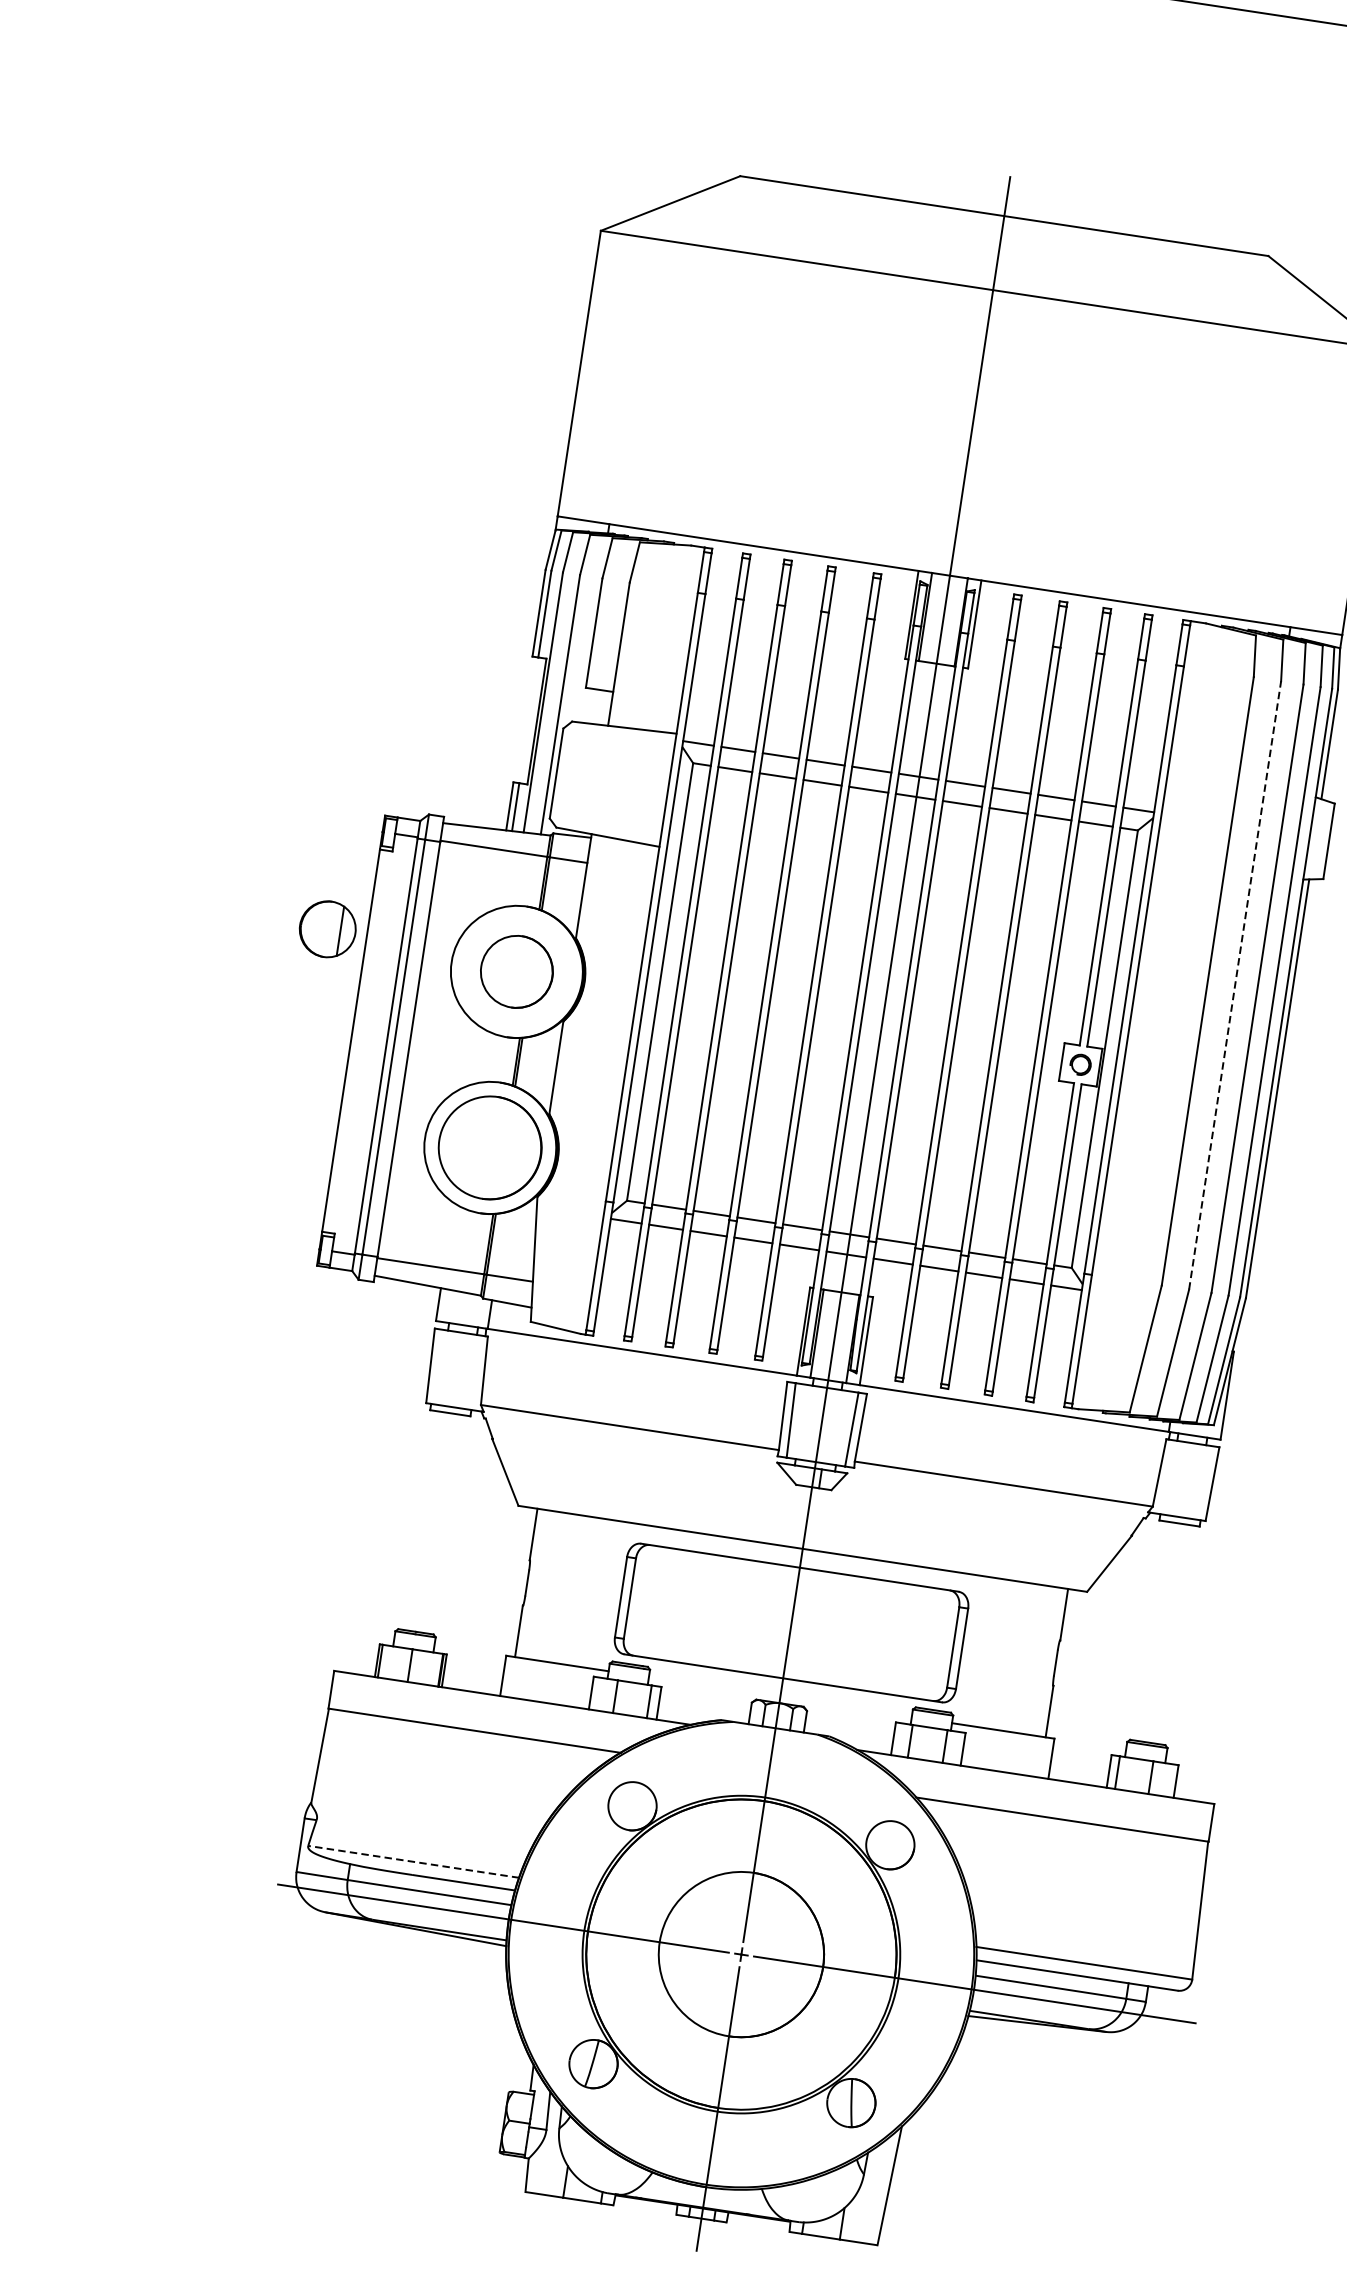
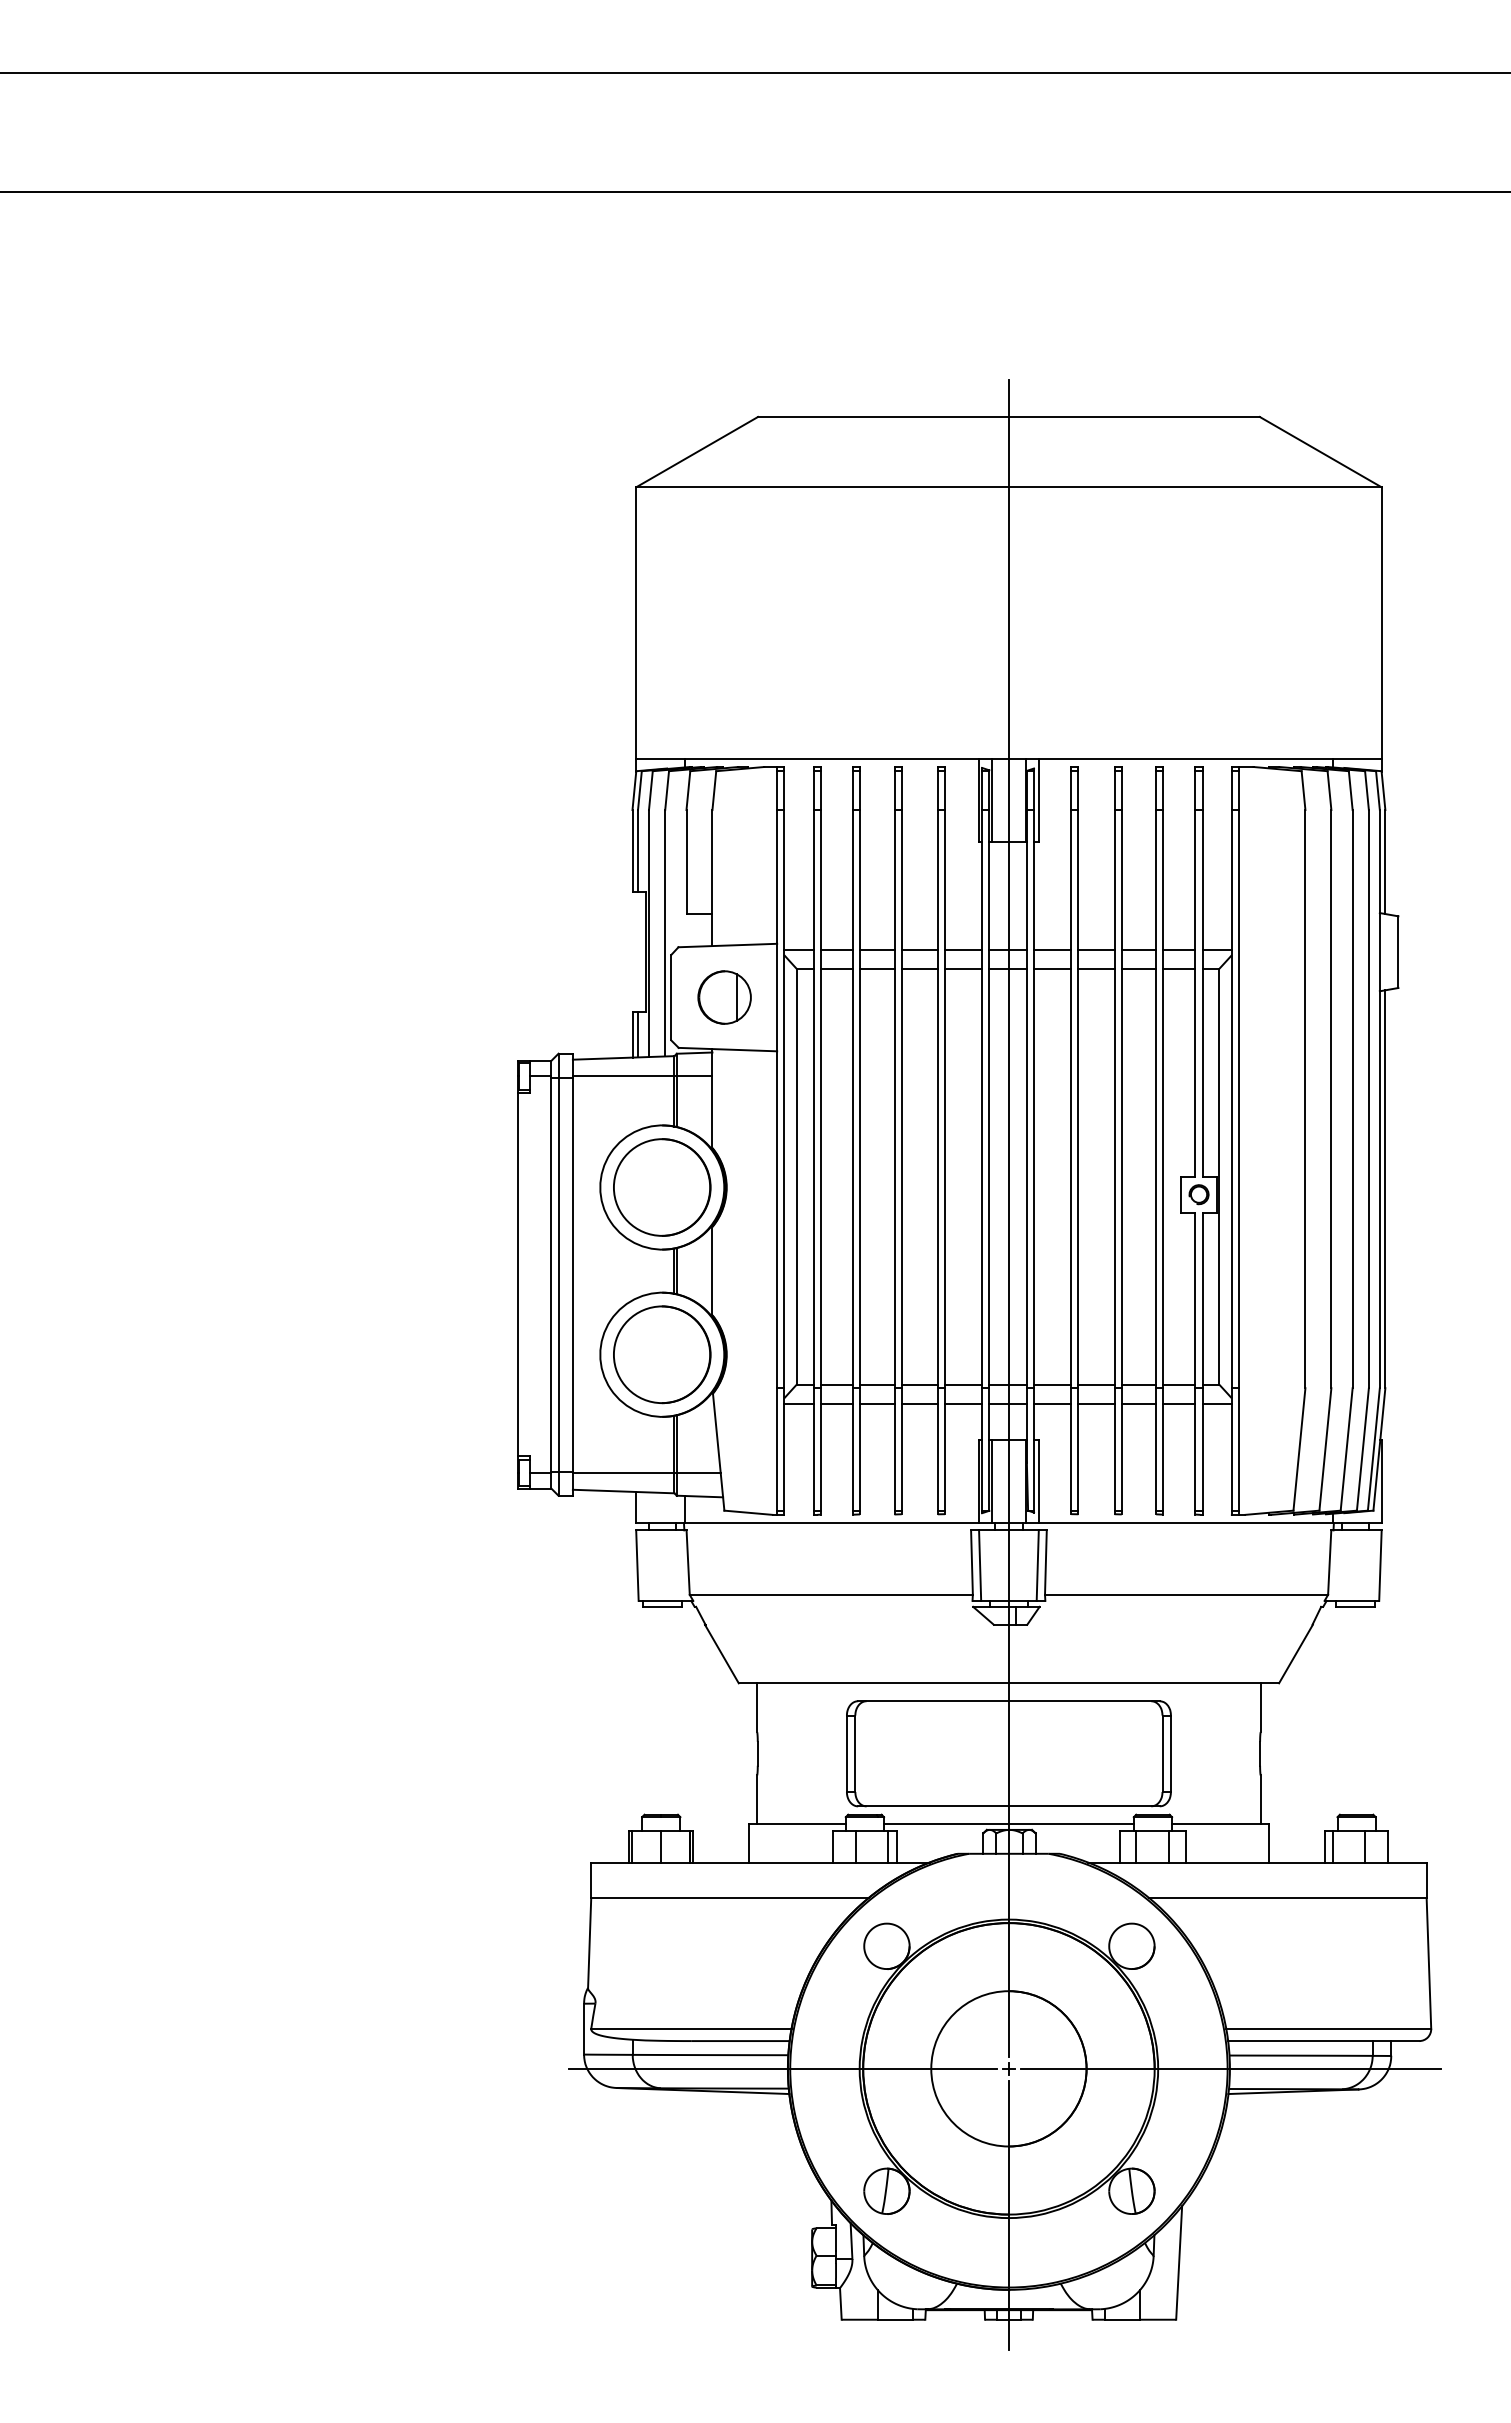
part: (327, 929) -> (724, 997), moved
circle: (517, 971) -> (662, 1187), size x1.43
line: (1235, 984) -> (1331, 1098), dashed -> solid
line: (779, 1697) -> (1008, 1824), added
line: (413, 1861) -> (691, 2028), dashed -> solid

